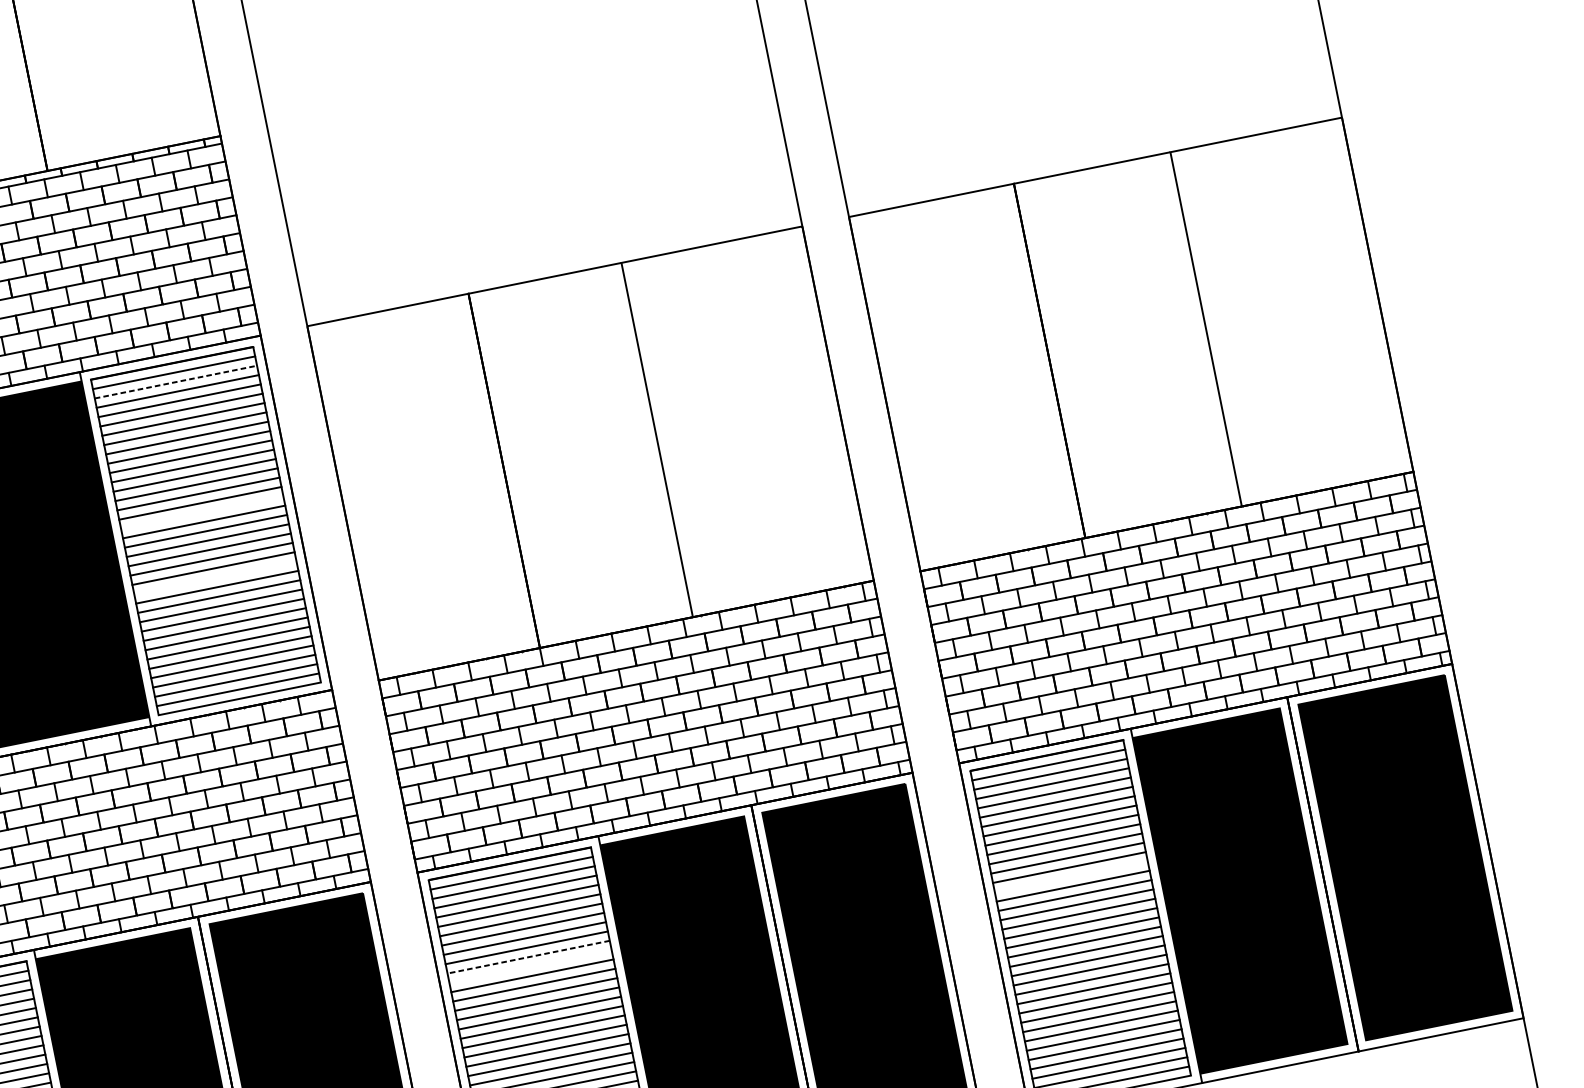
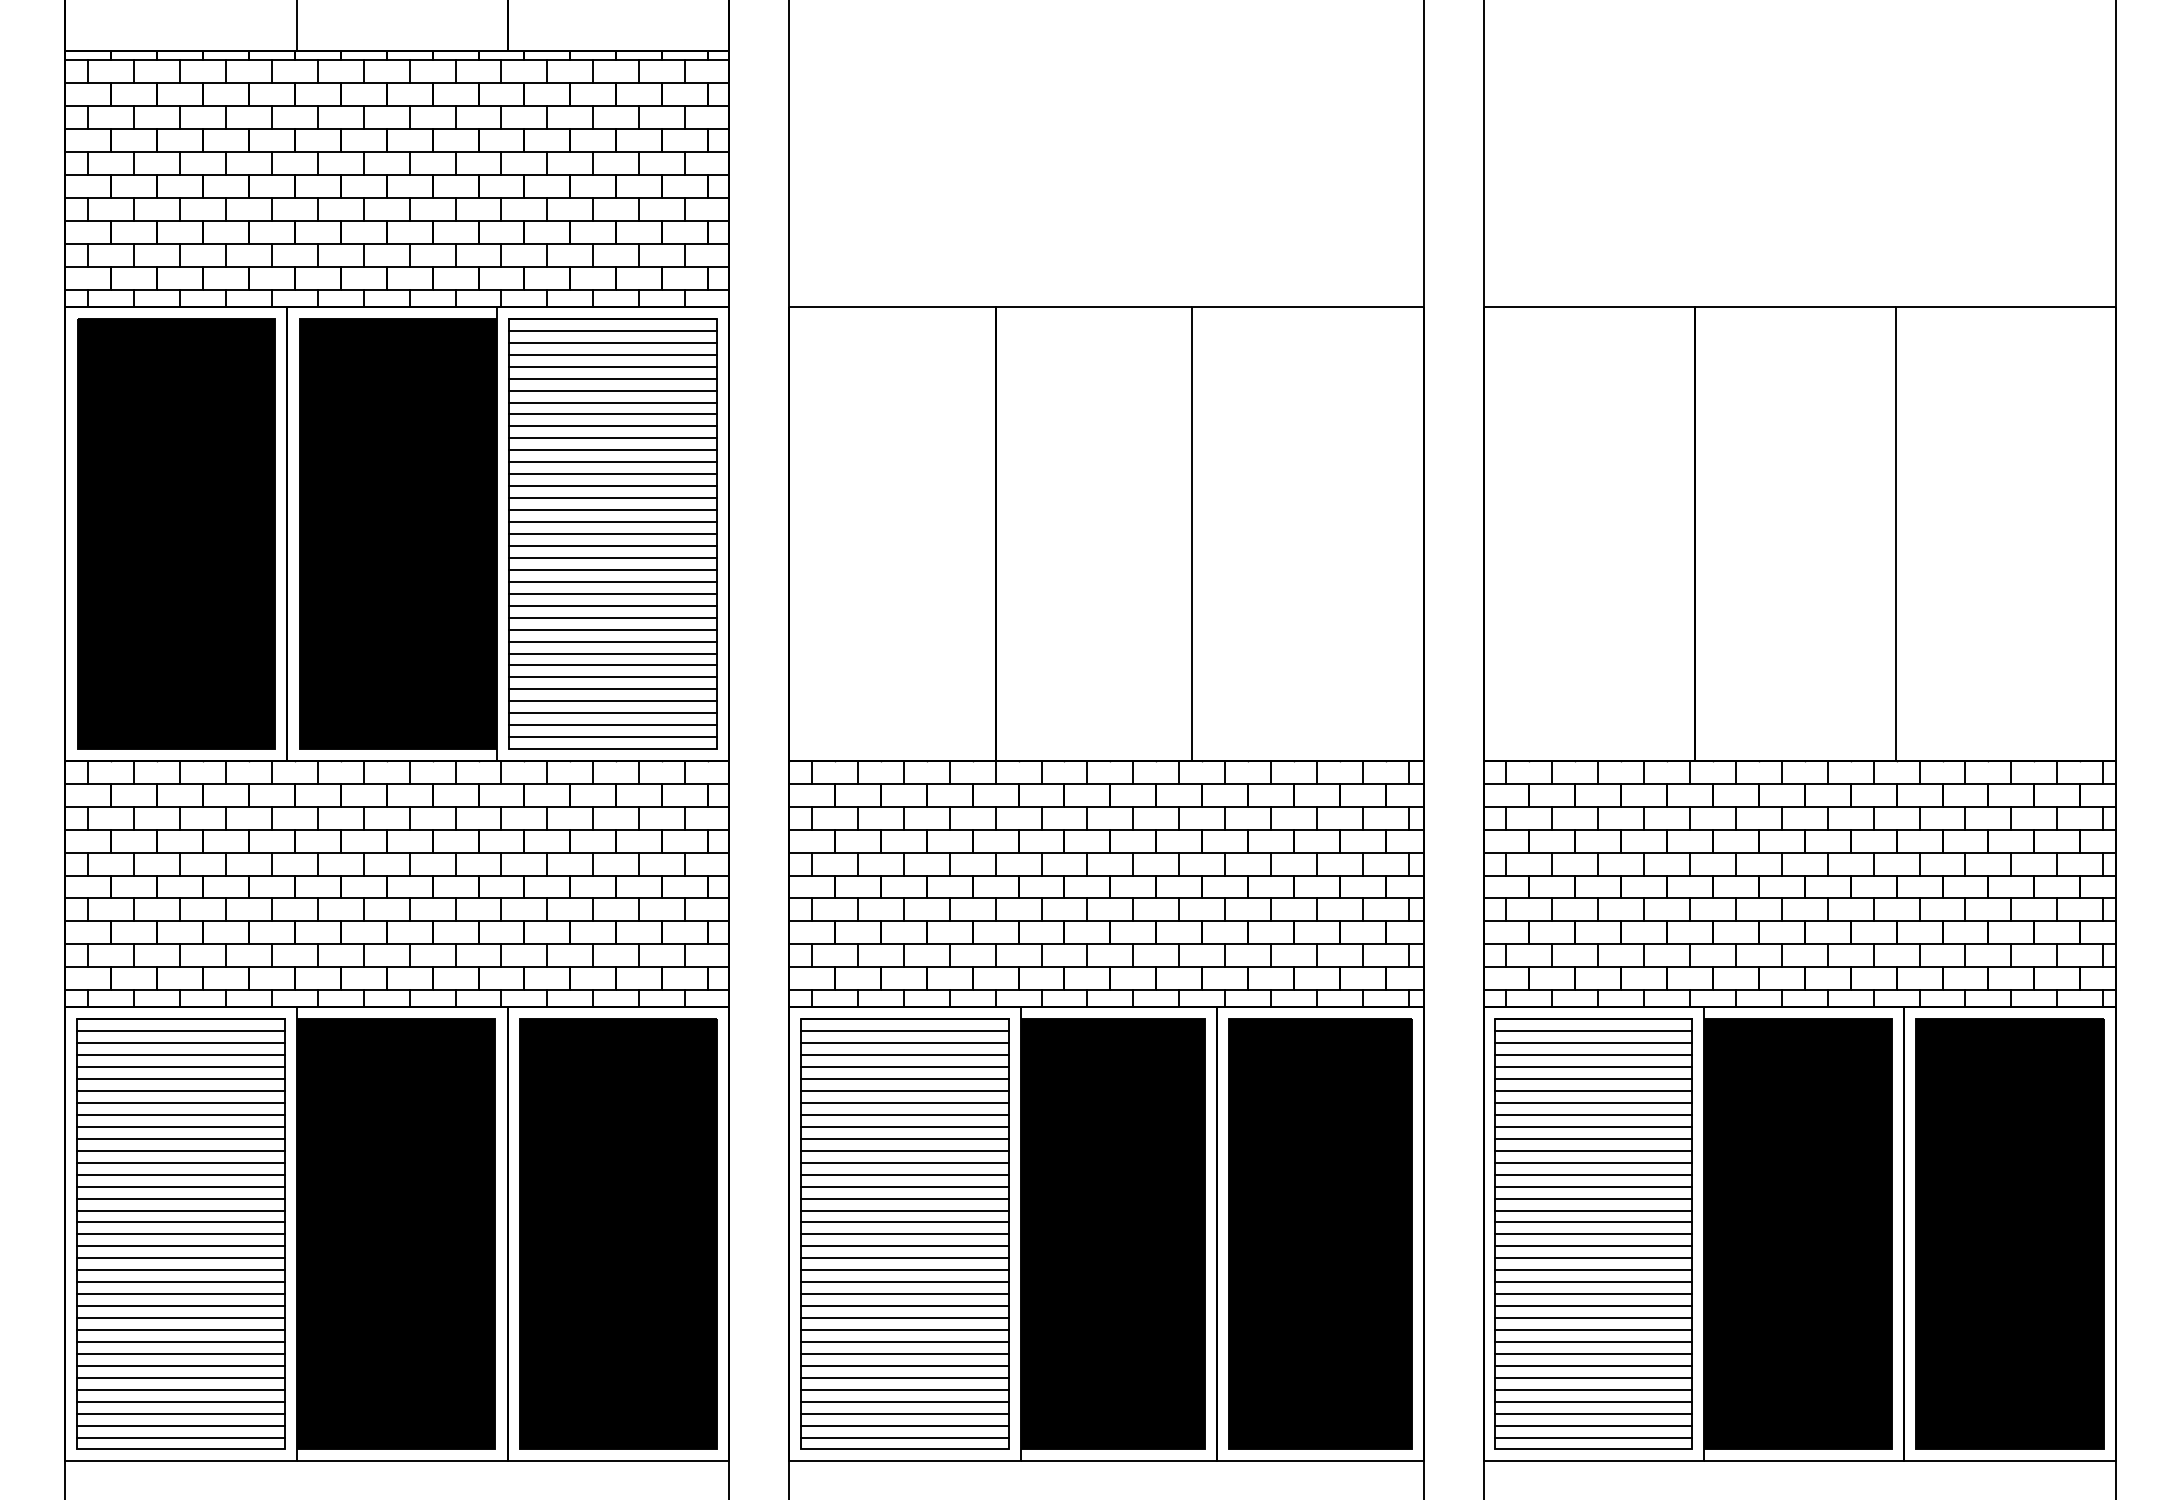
line: (176, 381) -> (613, 342), dashed -> solid
line: (202, 512) -> (613, 510), added
line: (215, 577) -> (613, 593), added
line: (1071, 876) -> (1593, 1174), added
line: (528, 957) -> (904, 1138), dashed -> solid
line: (530, 966) -> (905, 1150), added

